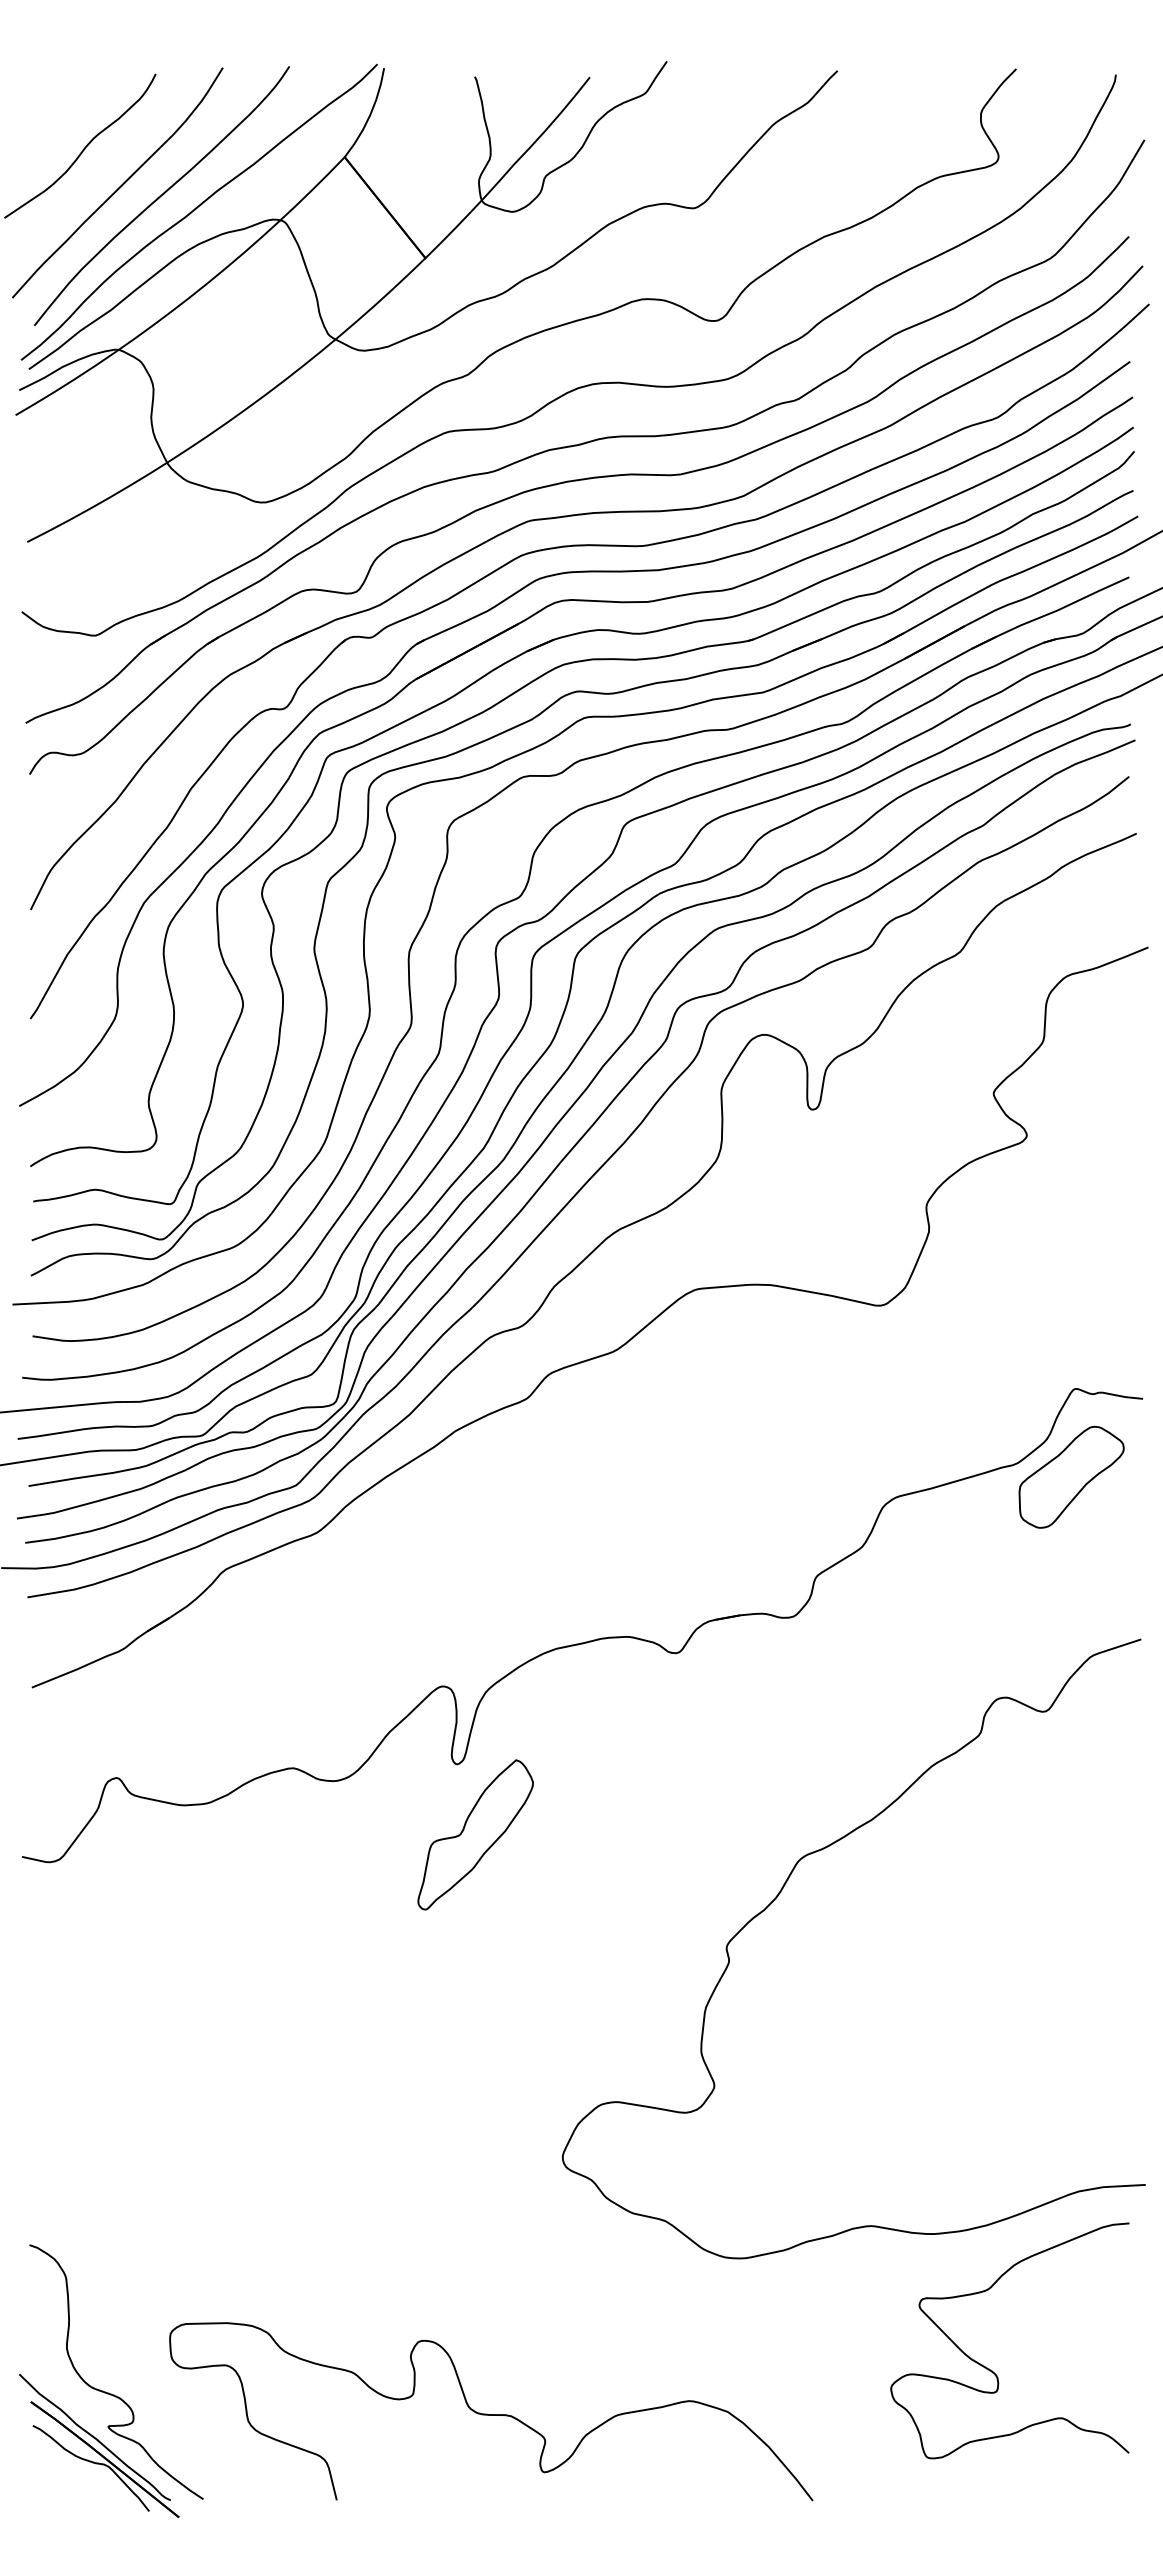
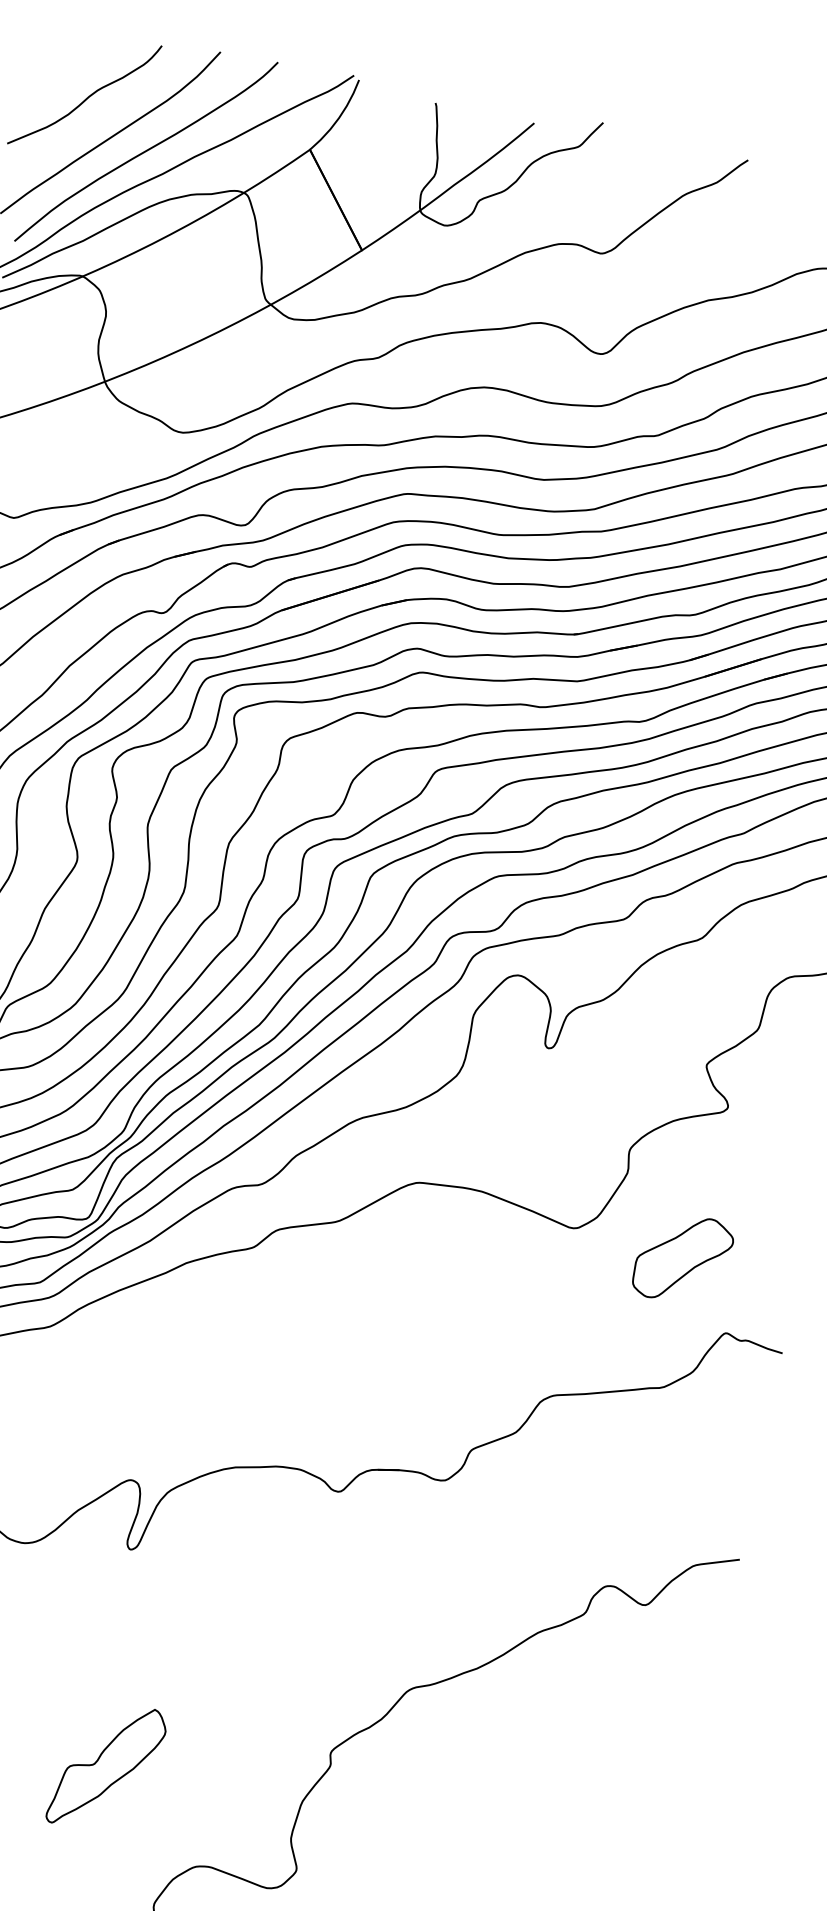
part: (1071, 1476) -> (683, 1258), moved
part: (475, 1834) -> (107, 1766), moved

